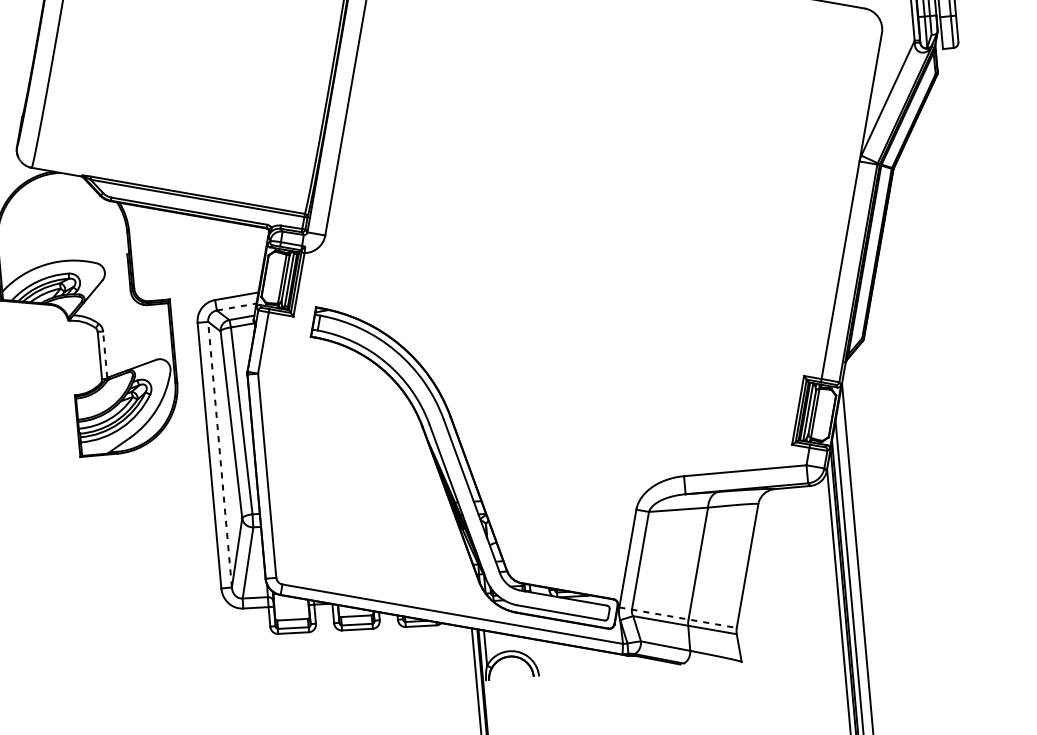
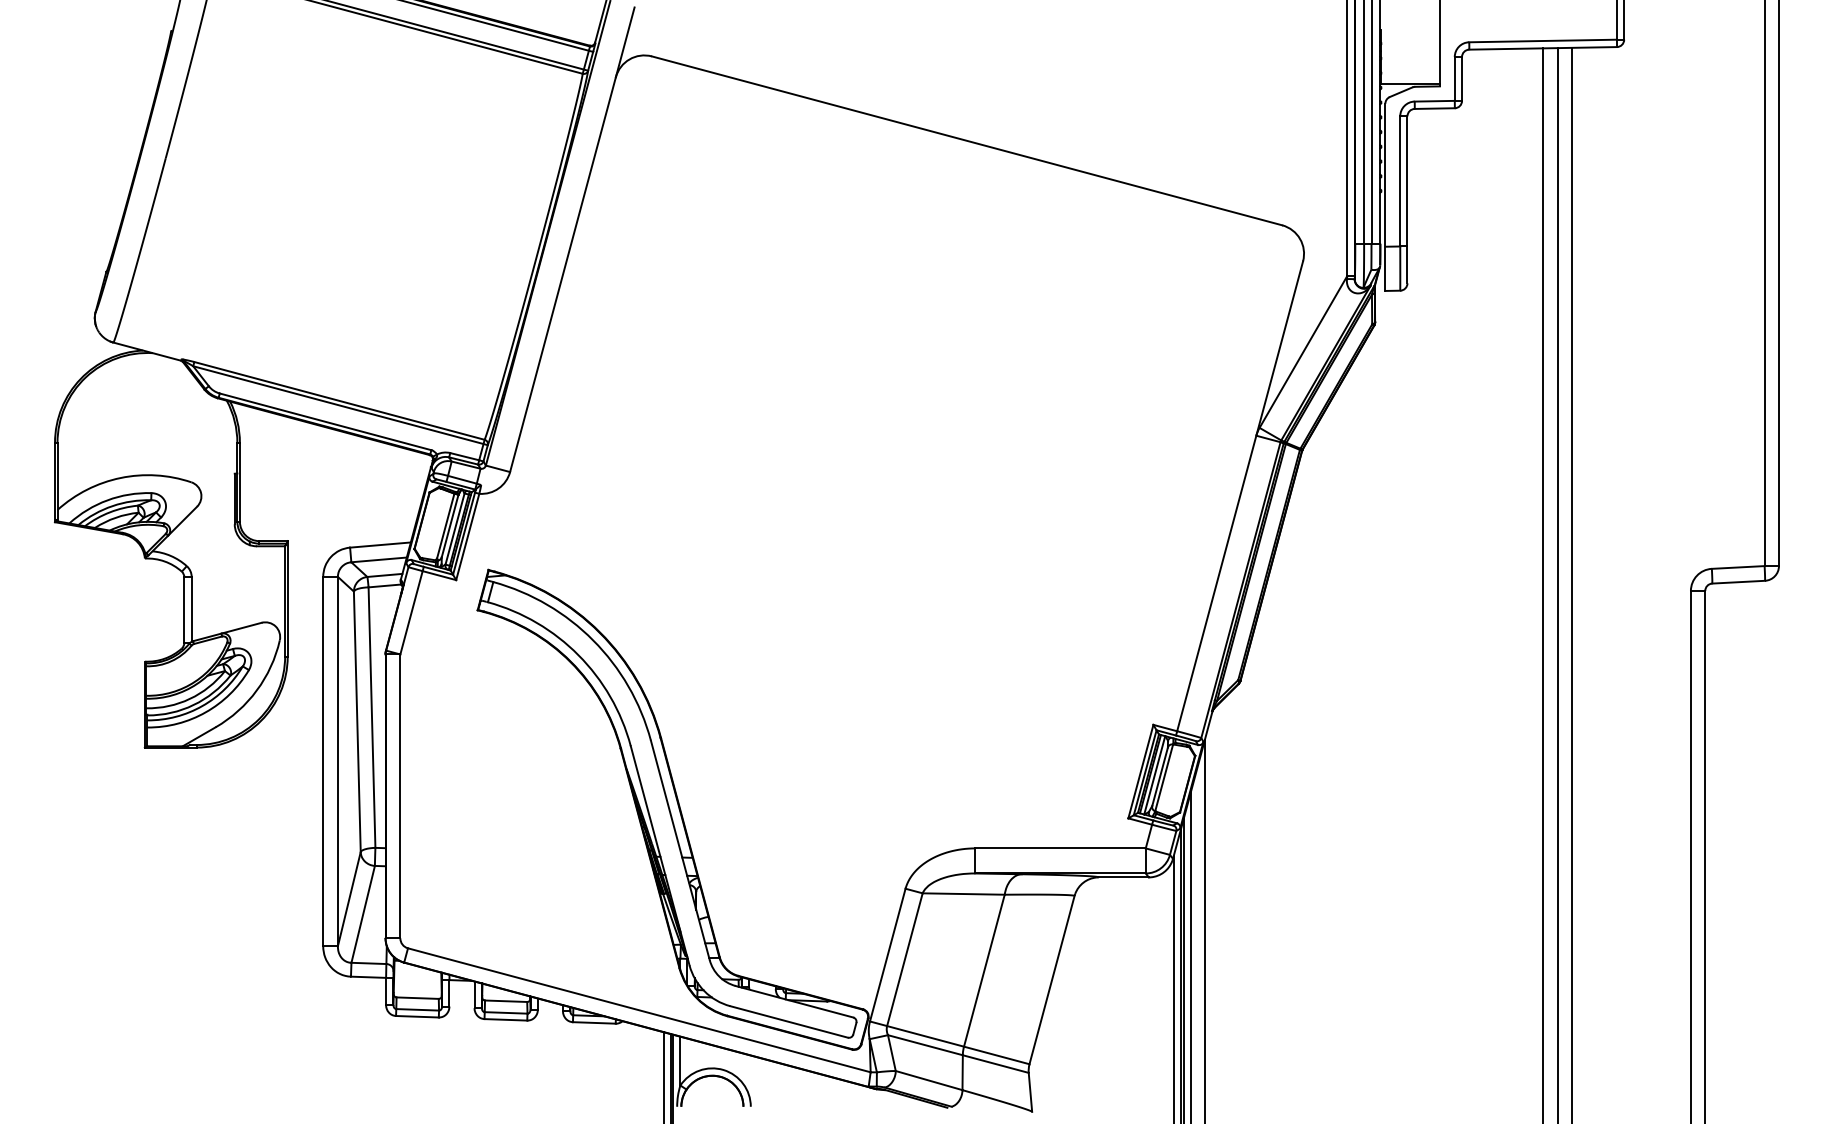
line: (236, 306) -> (379, 559), dashed -> solid
line: (104, 354) -> (191, 608), dashed -> solid
line: (219, 454) -> (337, 761), dashed -> solid
line: (677, 617) -> (949, 1042), dashed -> solid

